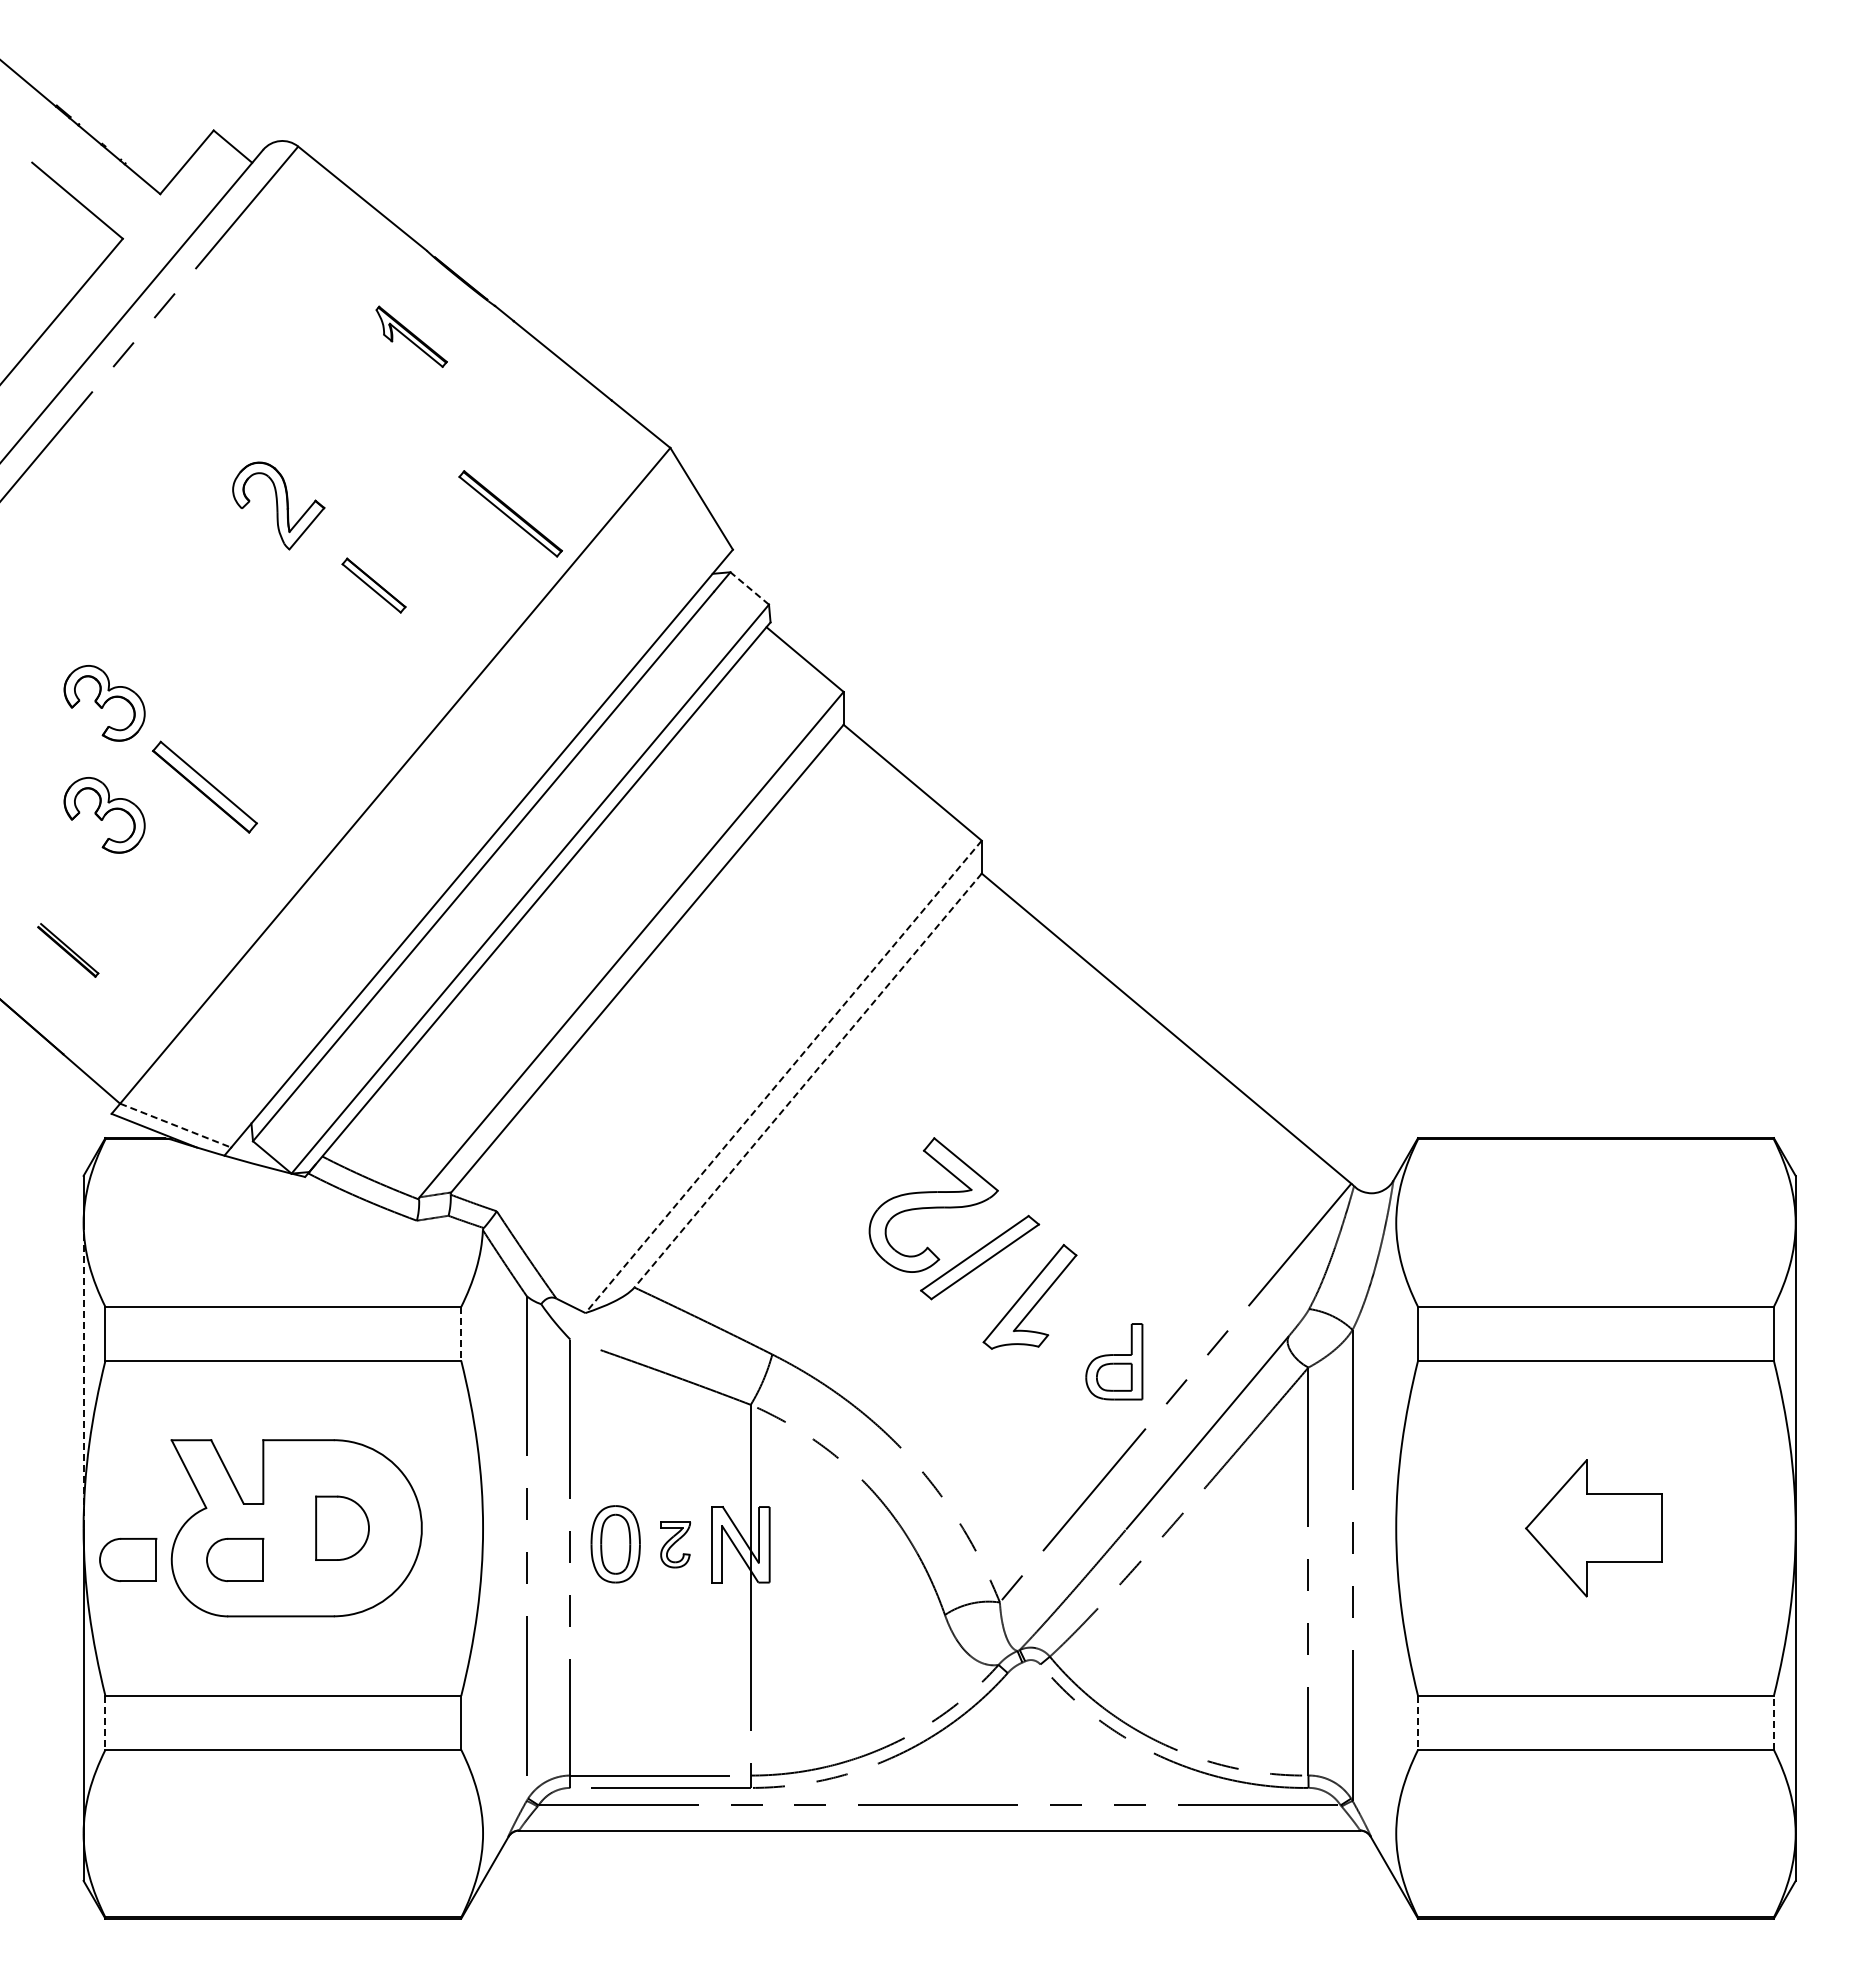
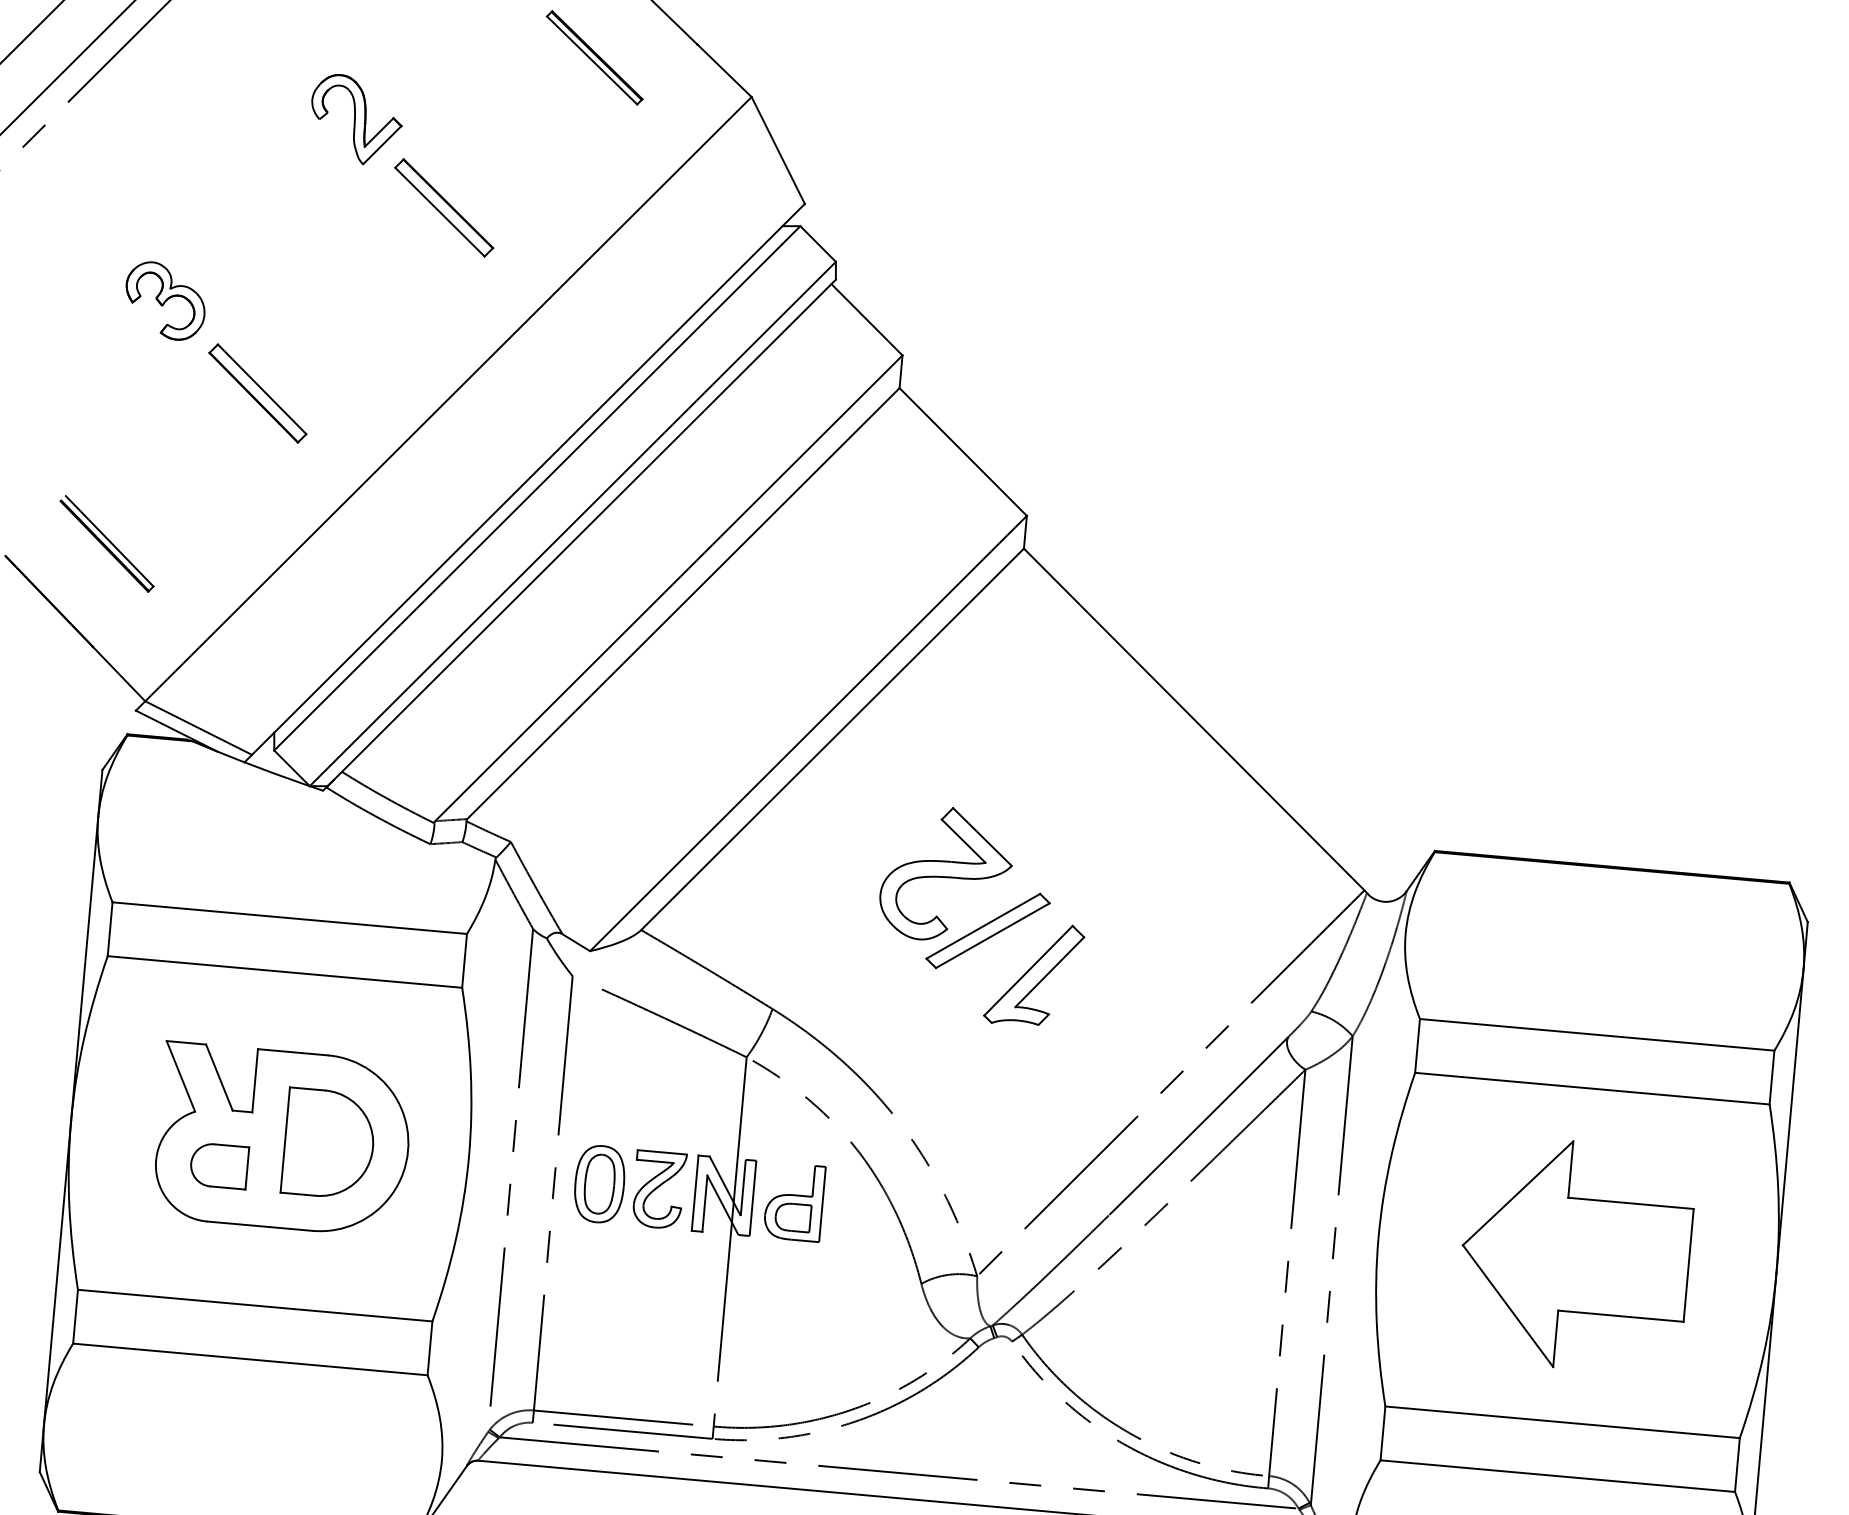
part: (510, 513) -> (594, 57), moved
part: (373, 585) -> (443, 207), size x1.67
line: (749, 588) -> (817, 244), dashed -> solid
part: (104, 815) -> (155, 412), removed
part: (68, 950) -> (107, 544), size x1.67
line: (783, 1077) -> (808, 734), dashed -> solid
line: (807, 1080) -> (831, 739), dashed -> solid
line: (176, 1126) -> (199, 728), dashed -> solid
line: (461, 1334) -> (464, 961), dashed -> solid
part: (1114, 1361) -> (794, 1201), moved
line: (83, 1375) -> (84, 968), dashed -> solid
part: (342, 1528) -> (328, 1144), size x1.67
part: (1593, 1528) -> (1575, 1255), size x1.67
part: (675, 1544) -> (659, 1189), size x1.67
part: (128, 1559) -> (113, 1156), removed
line: (1773, 1722) -> (1737, 1464), dashed -> solid
line: (105, 1723) -> (75, 1317), dashed -> solid
line: (1418, 1723) -> (1383, 1434), dashed -> solid

